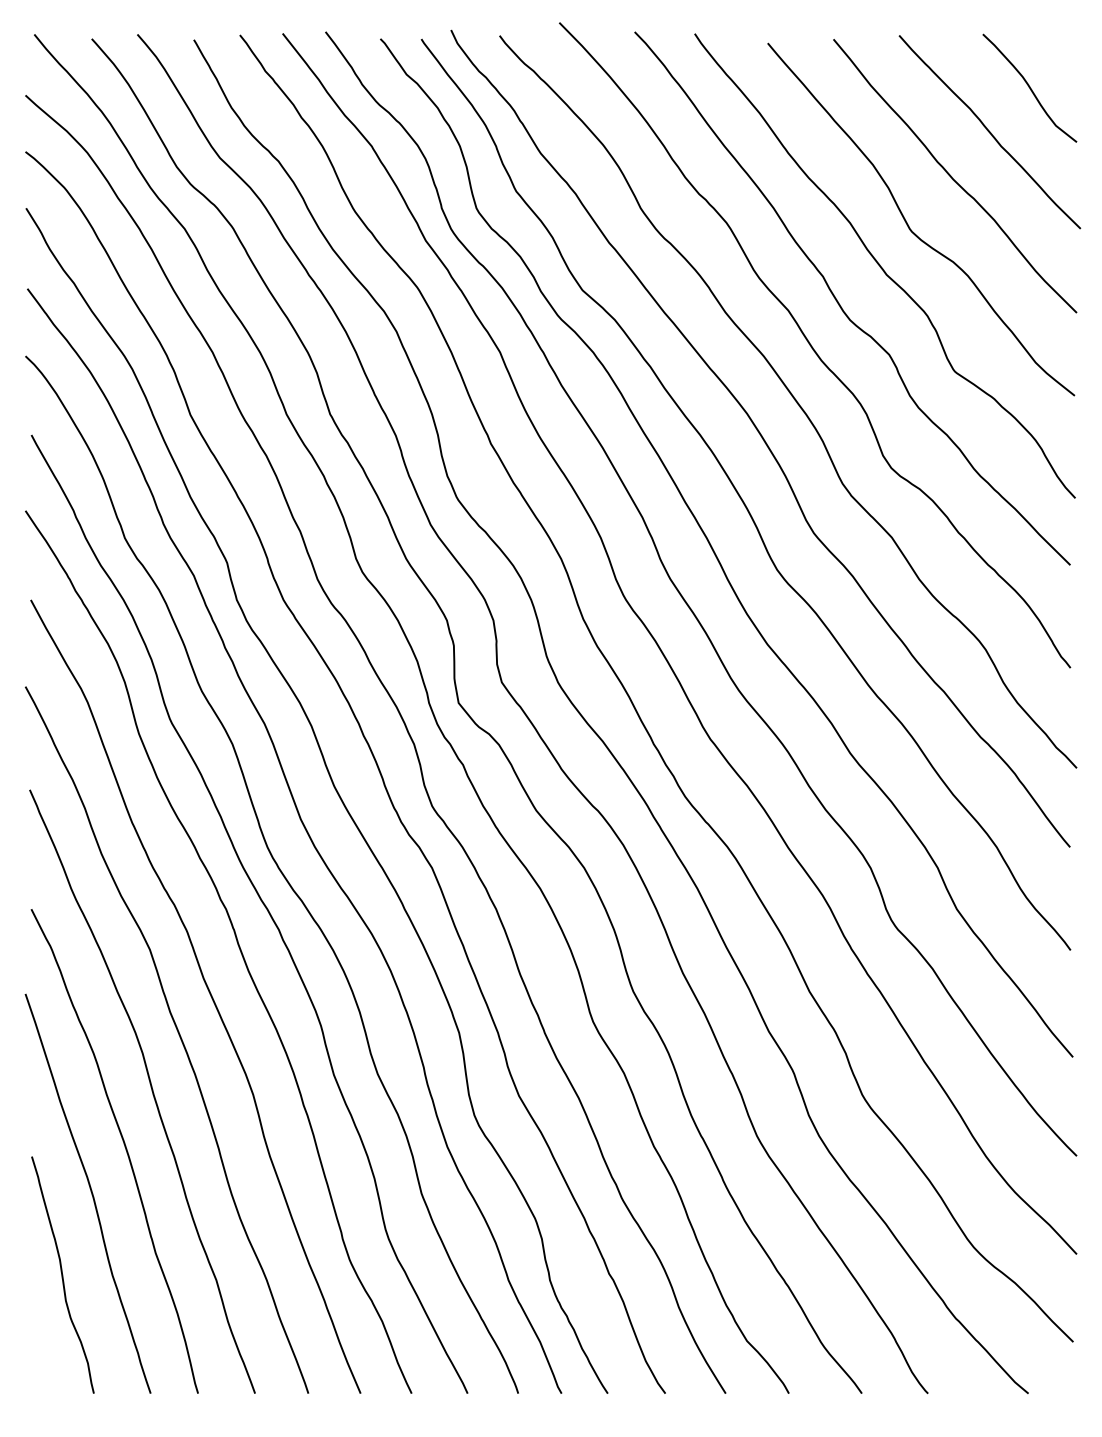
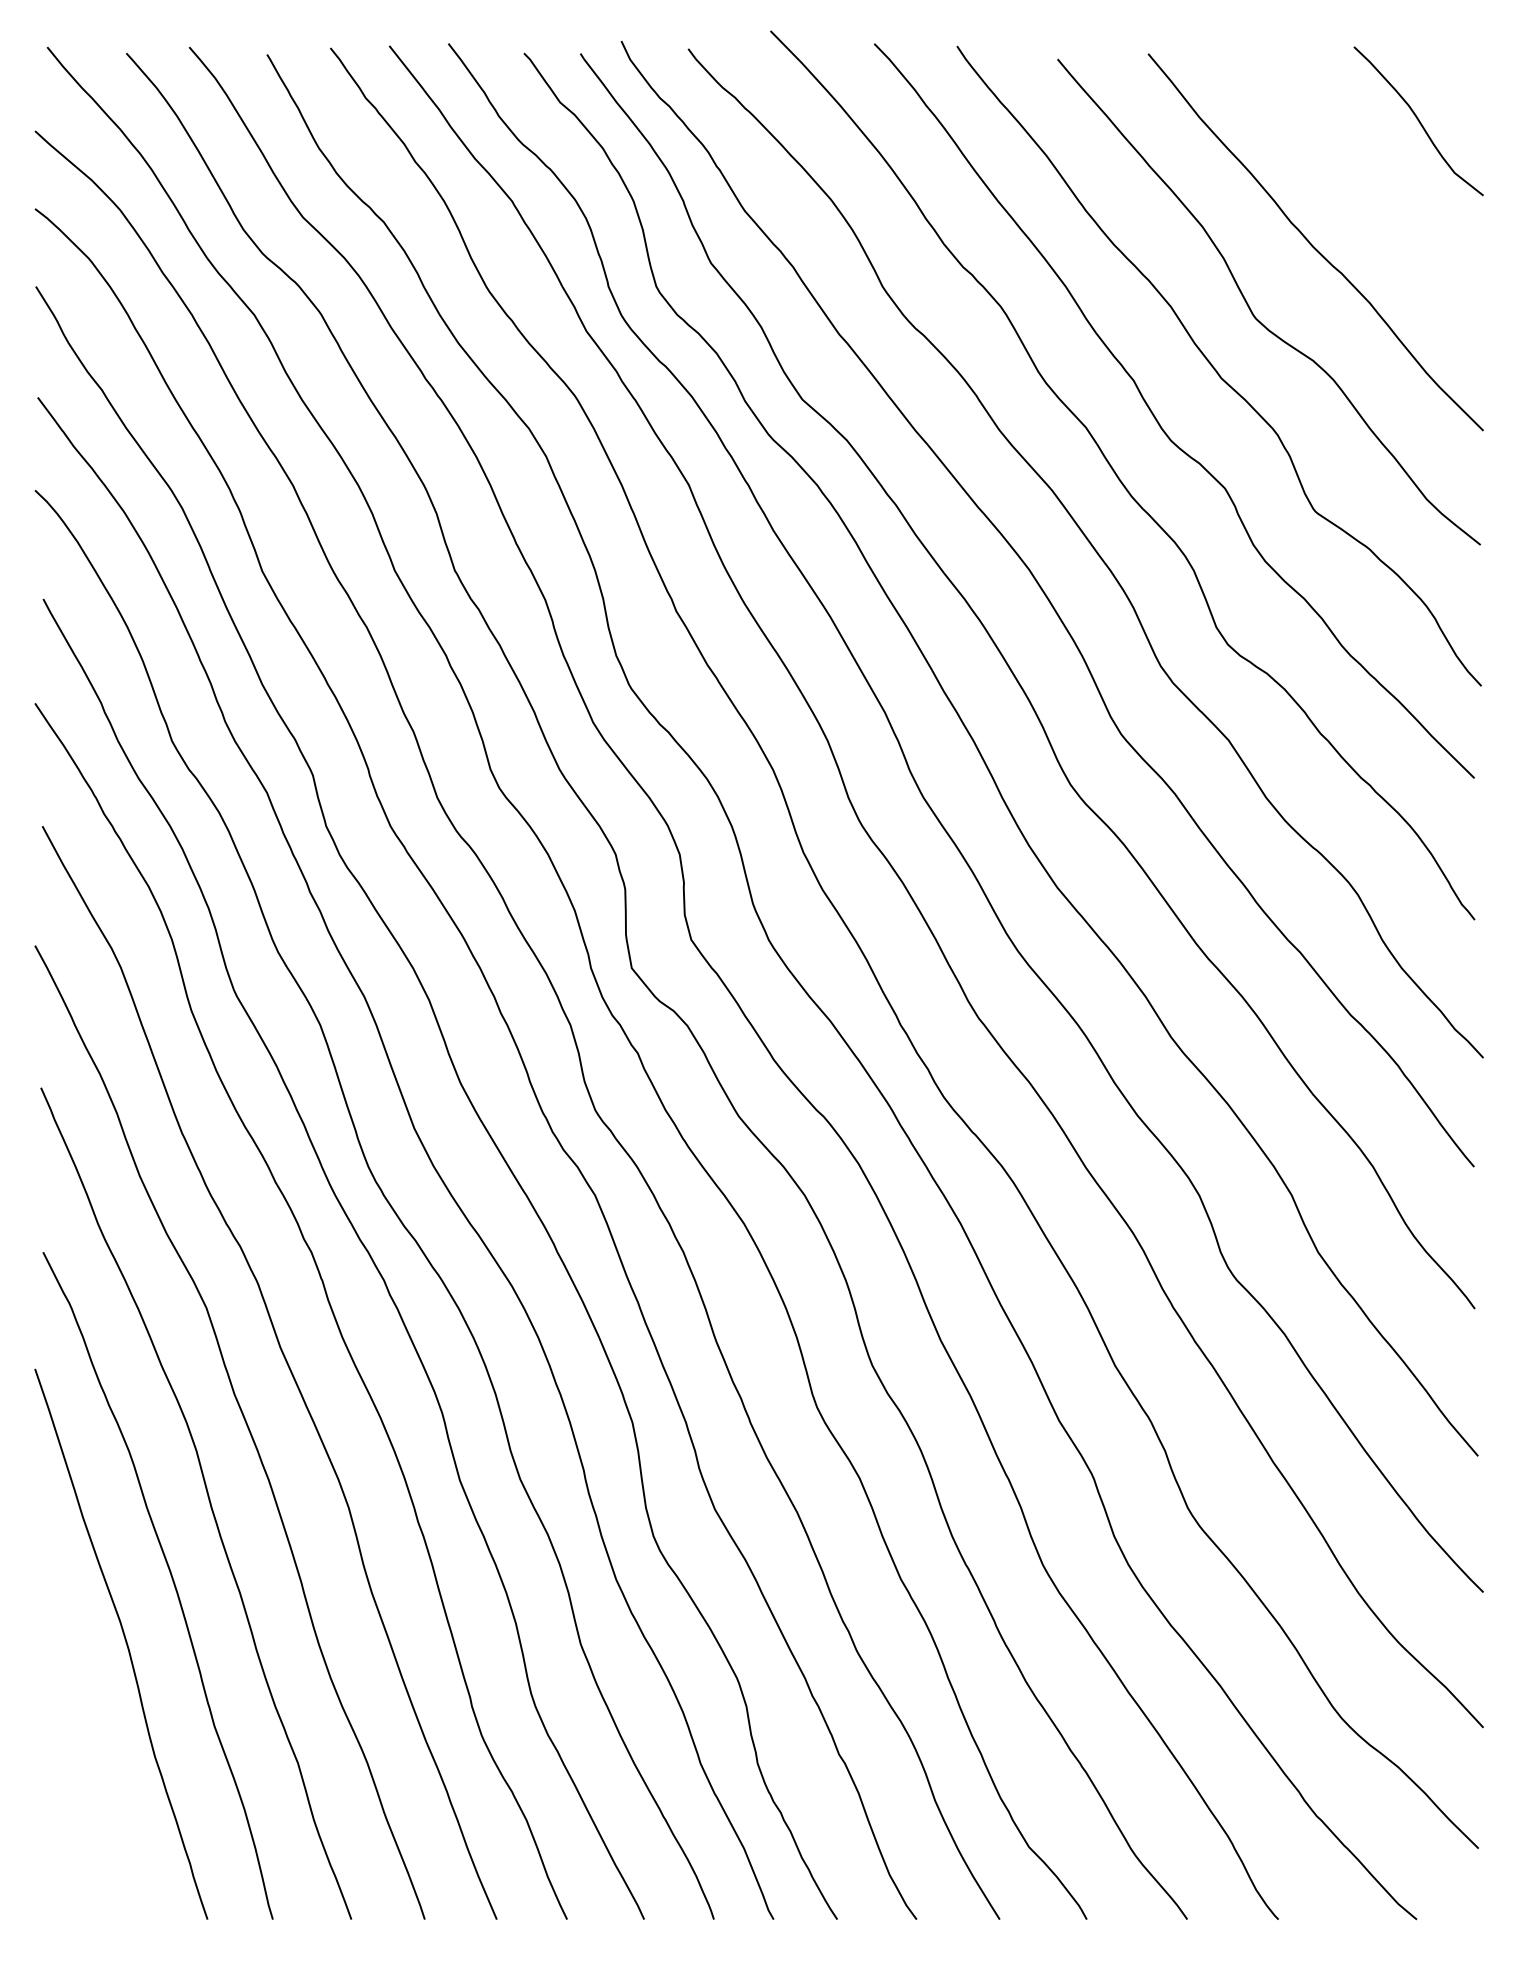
curve: (989, 131) -> (1363, 181), removed
curve: (62, 1274) -> (86, 1755), removed

